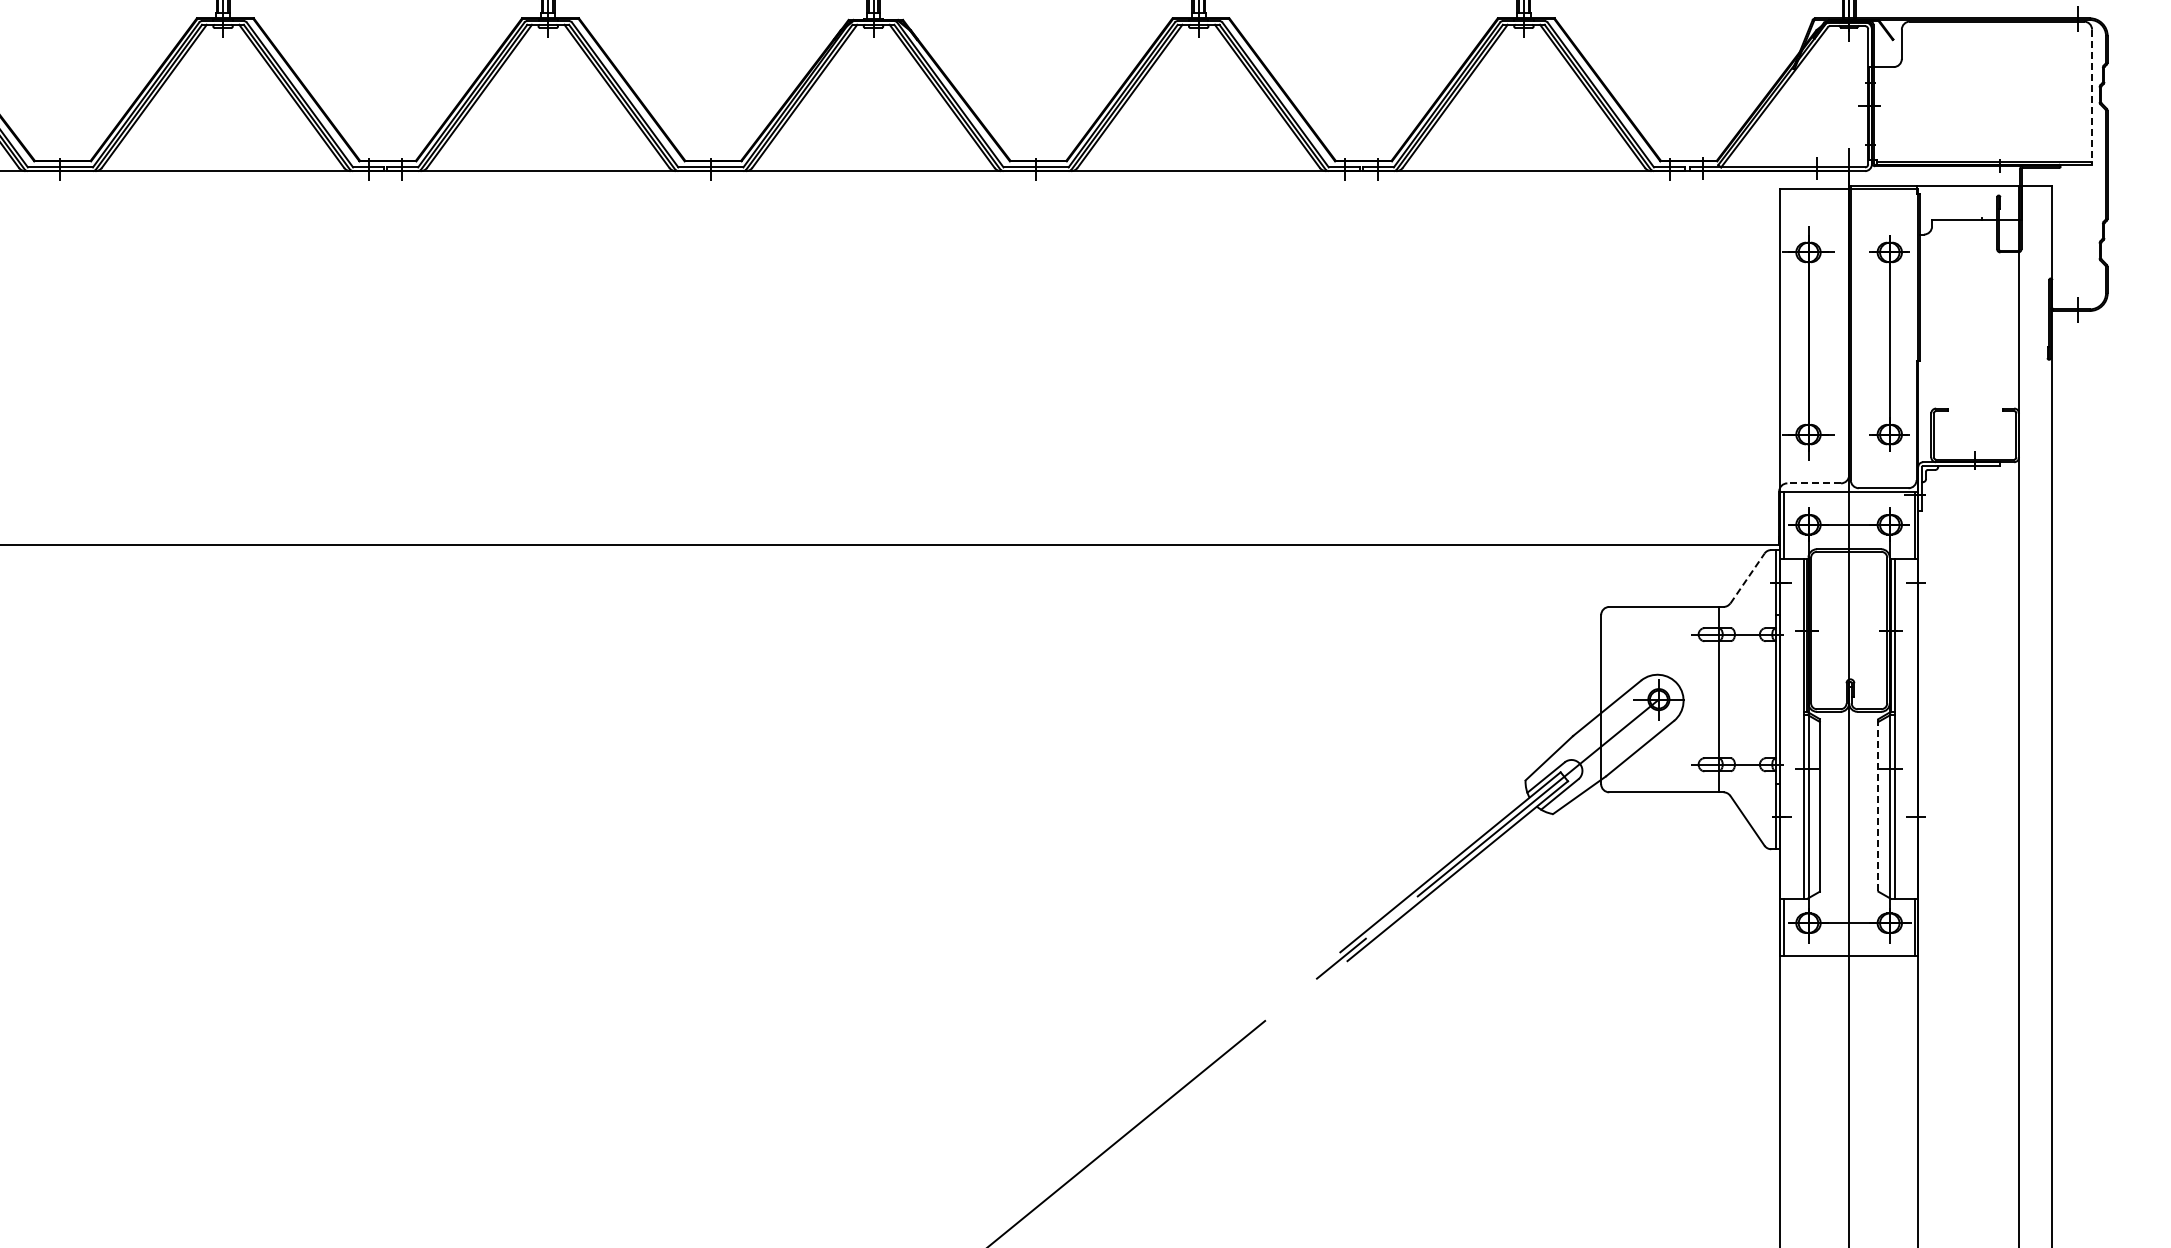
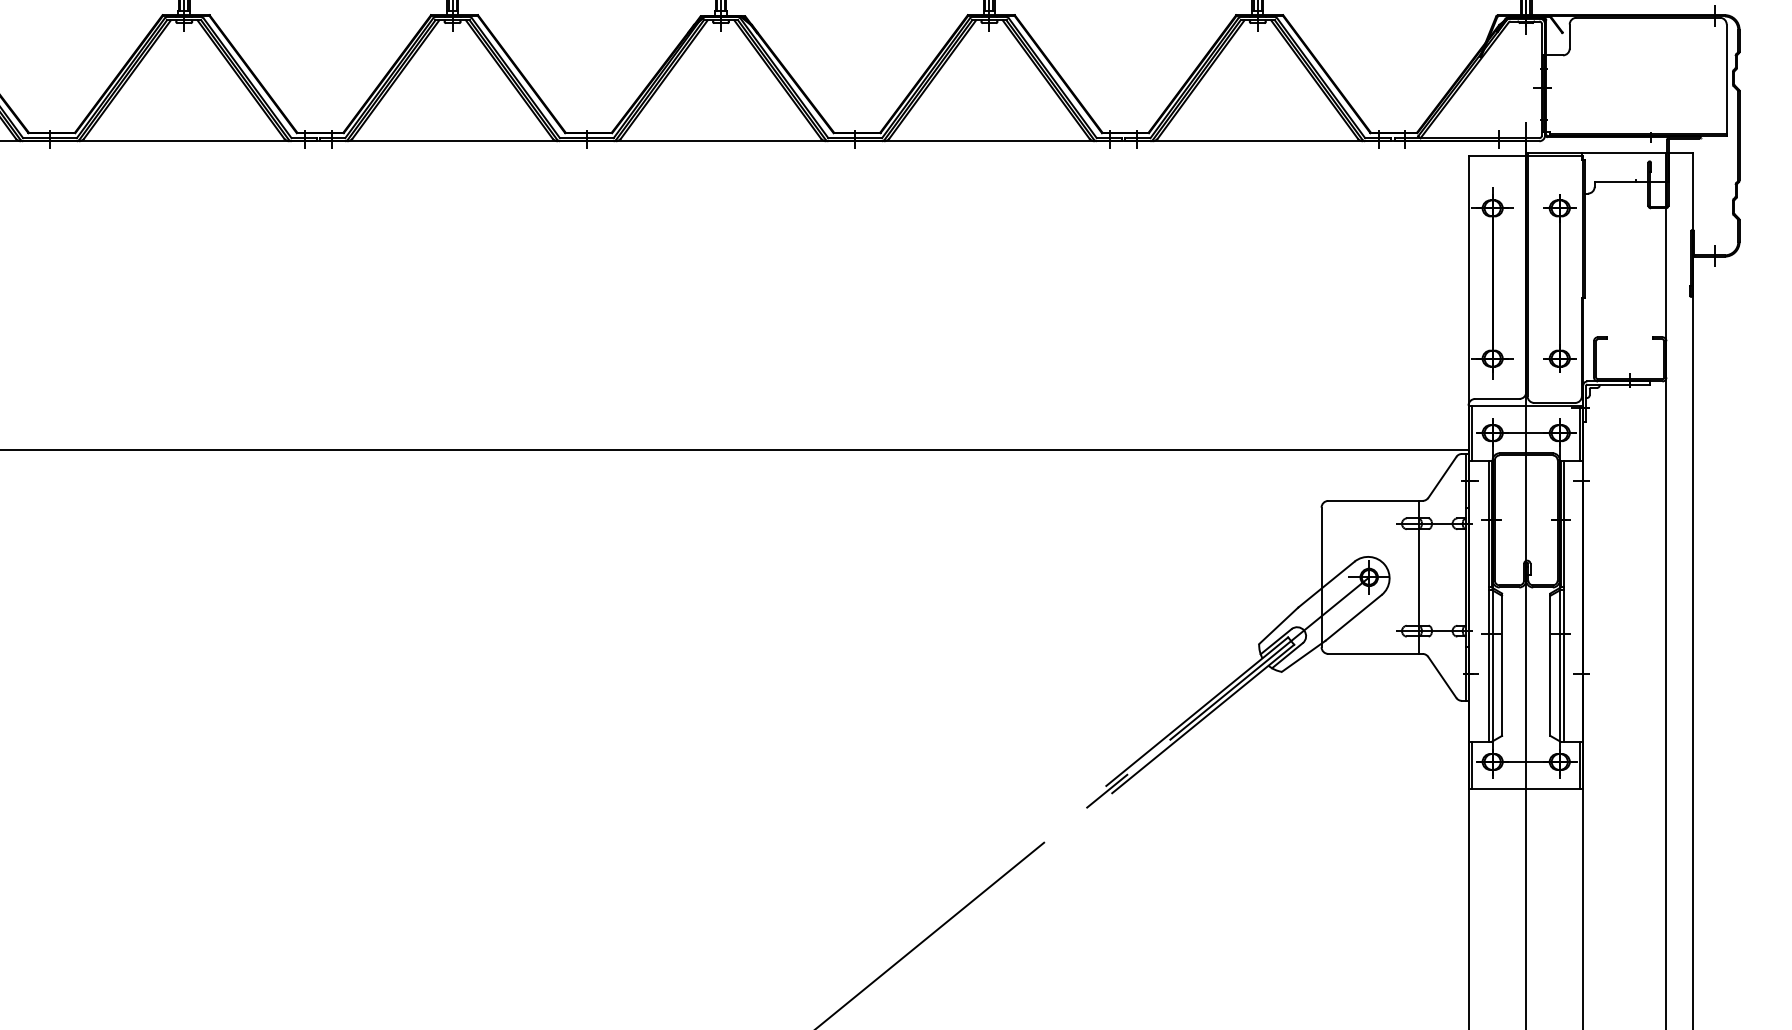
line: (2092, 97) -> (1727, 80), dashed -> solid
line: (1814, 483) -> (1497, 399), dashed -> solid
line: (1747, 578) -> (1442, 477), dashed -> solid
line: (1878, 805) -> (1550, 664), dashed -> solid

